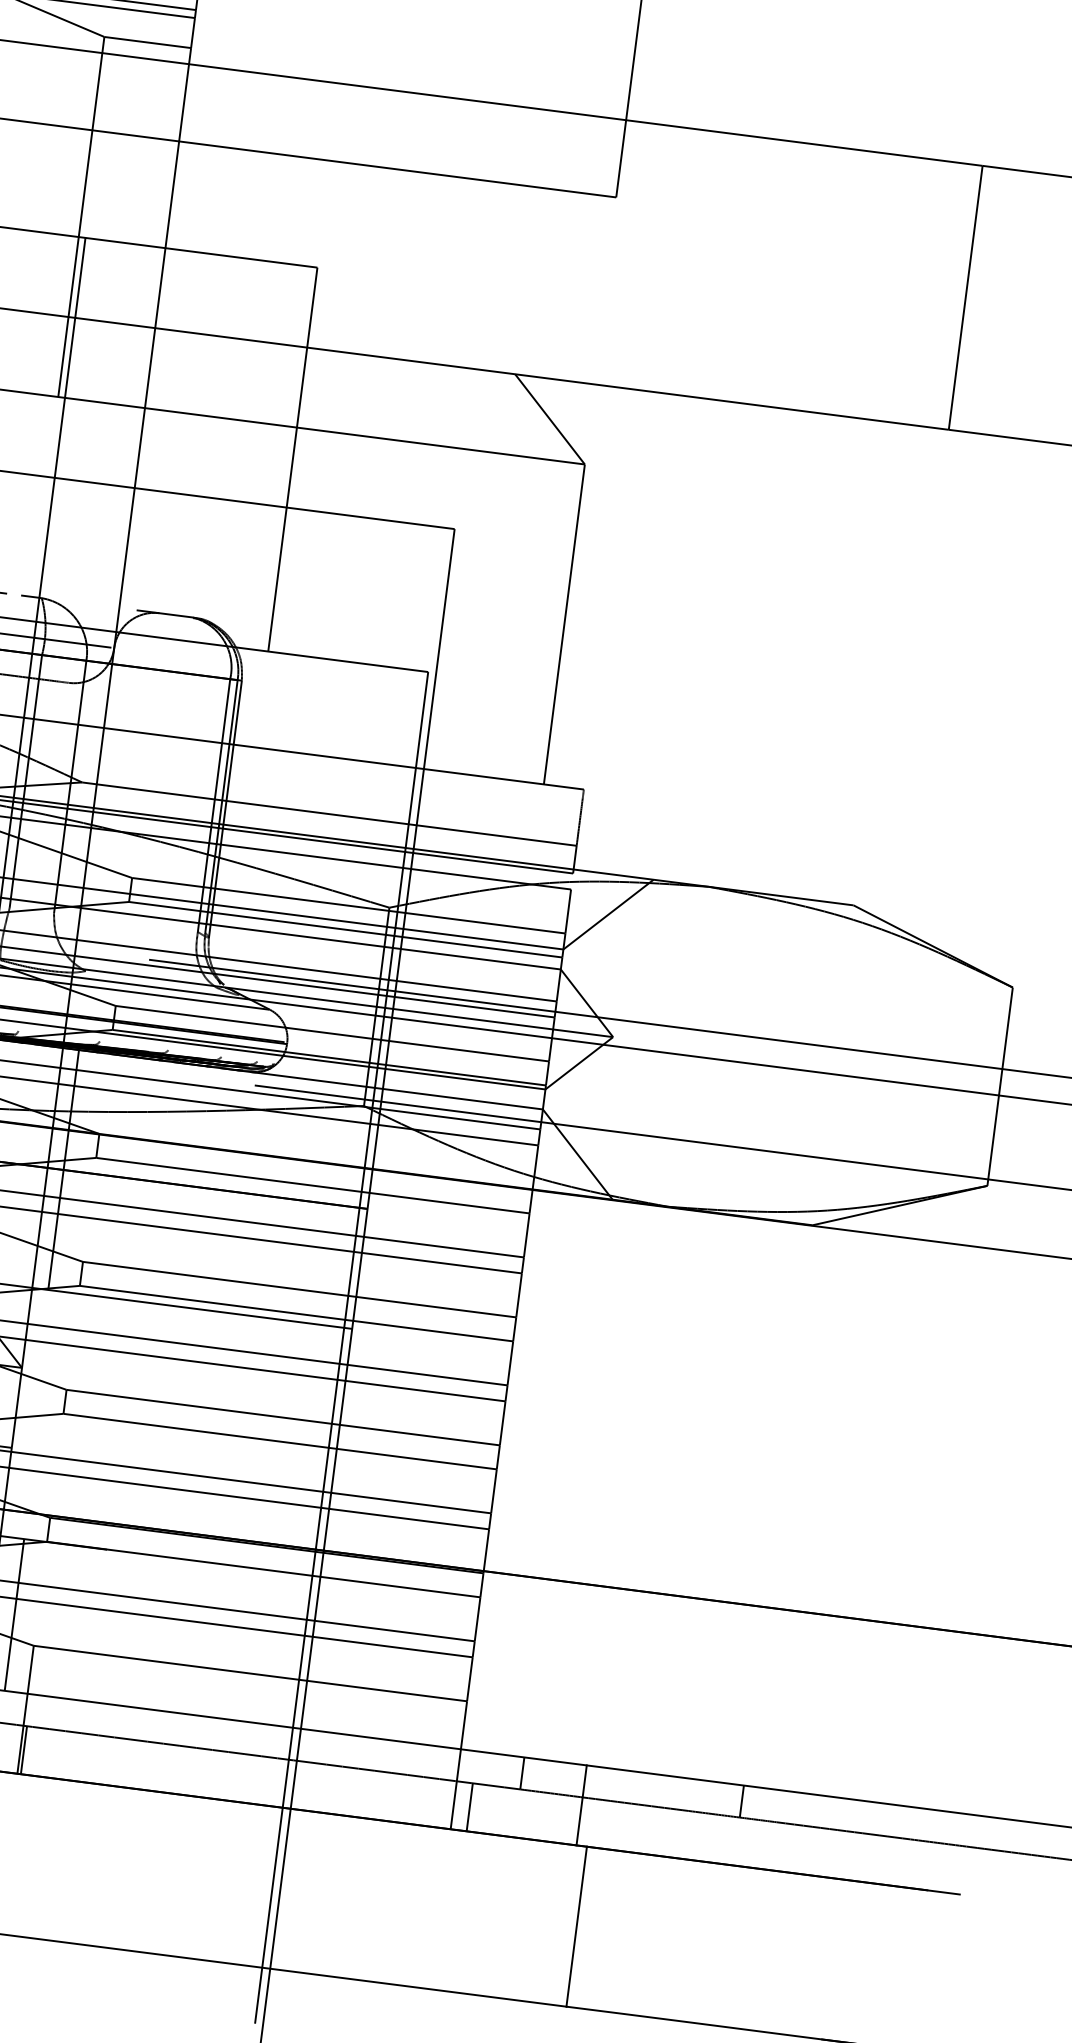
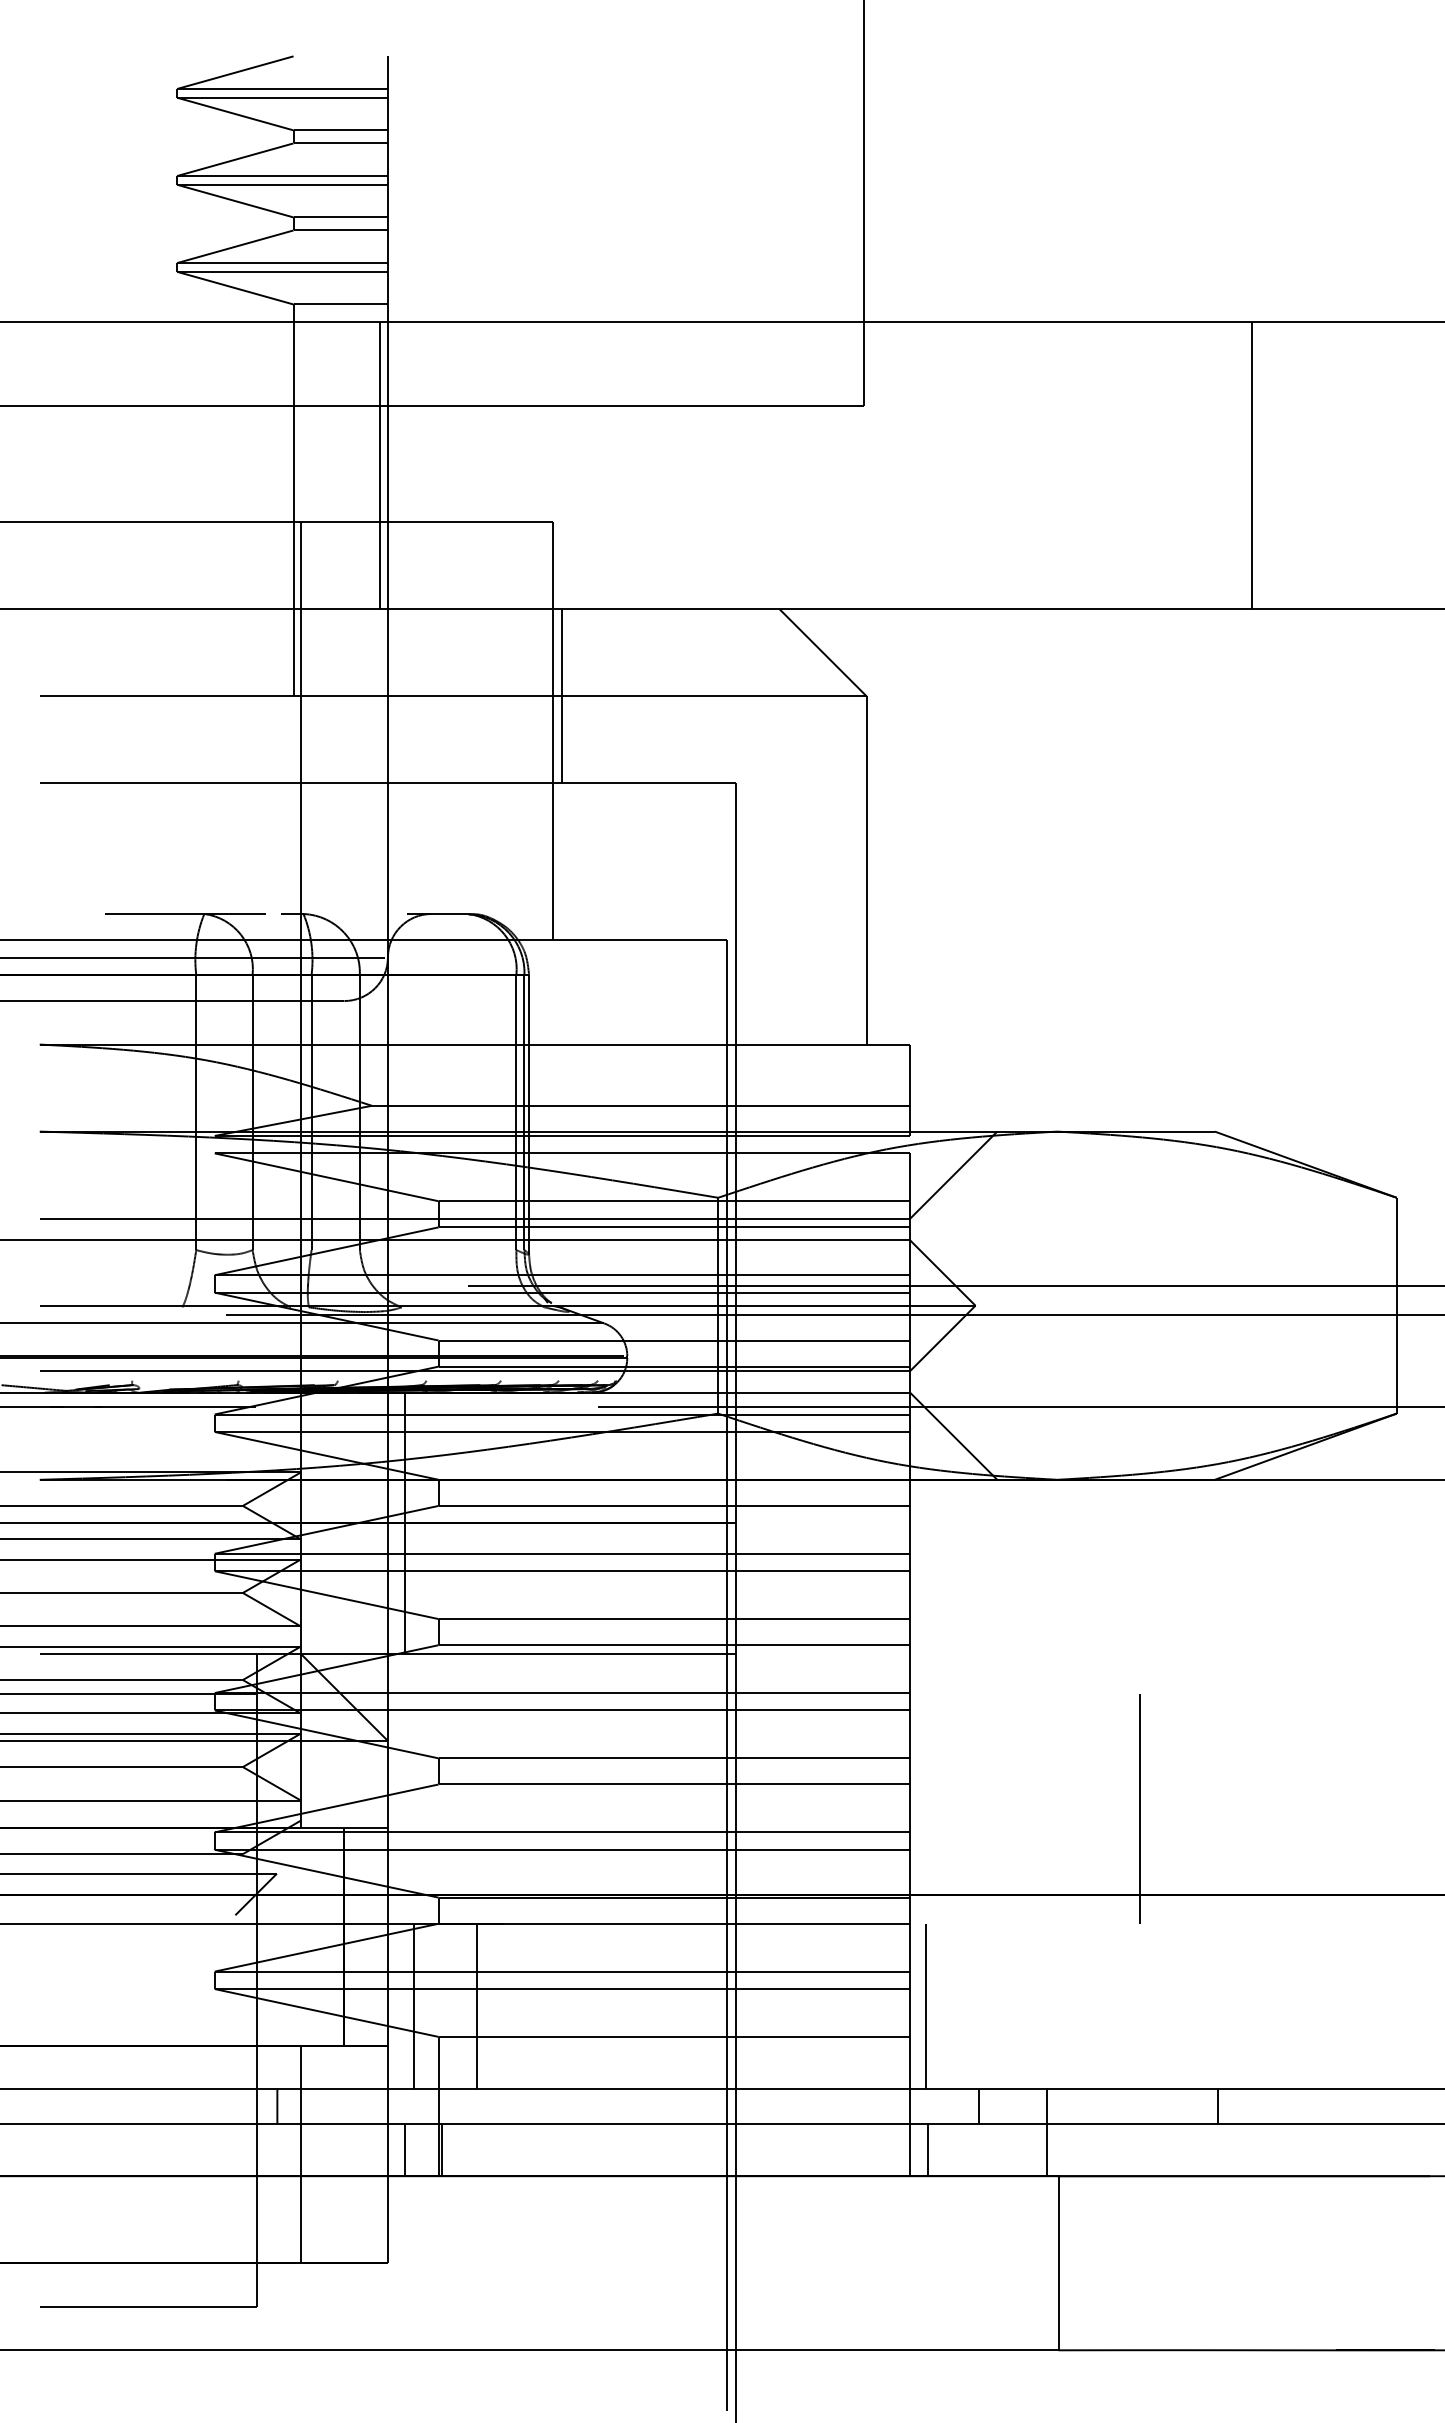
line: (164, 195) -> (379, 465), added
line: (305, 428) -> (562, 696), added
line: (705, 1518) -> (1140, 1808), added
line: (73, 1622) -> (477, 2006), added
line: (484, 1675) -> (925, 2006), added

